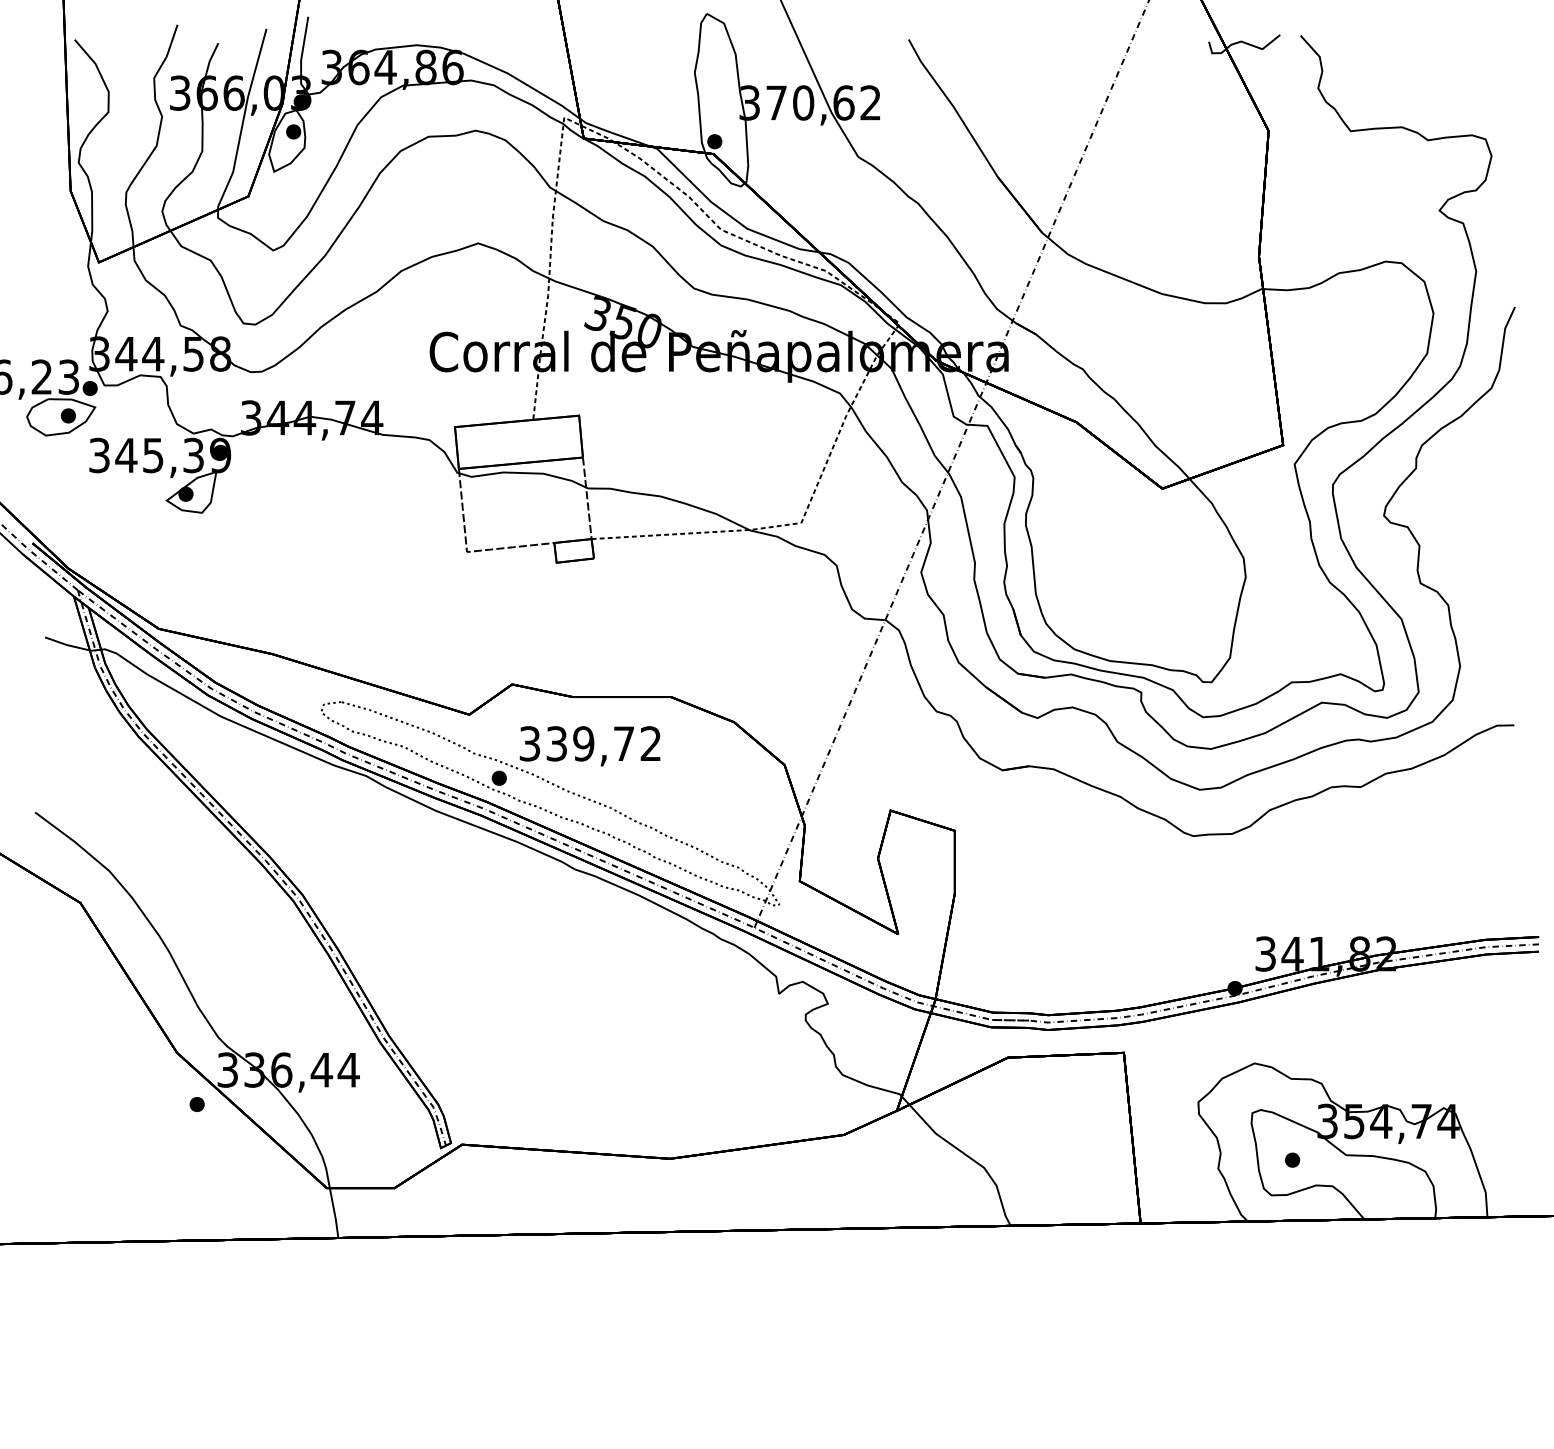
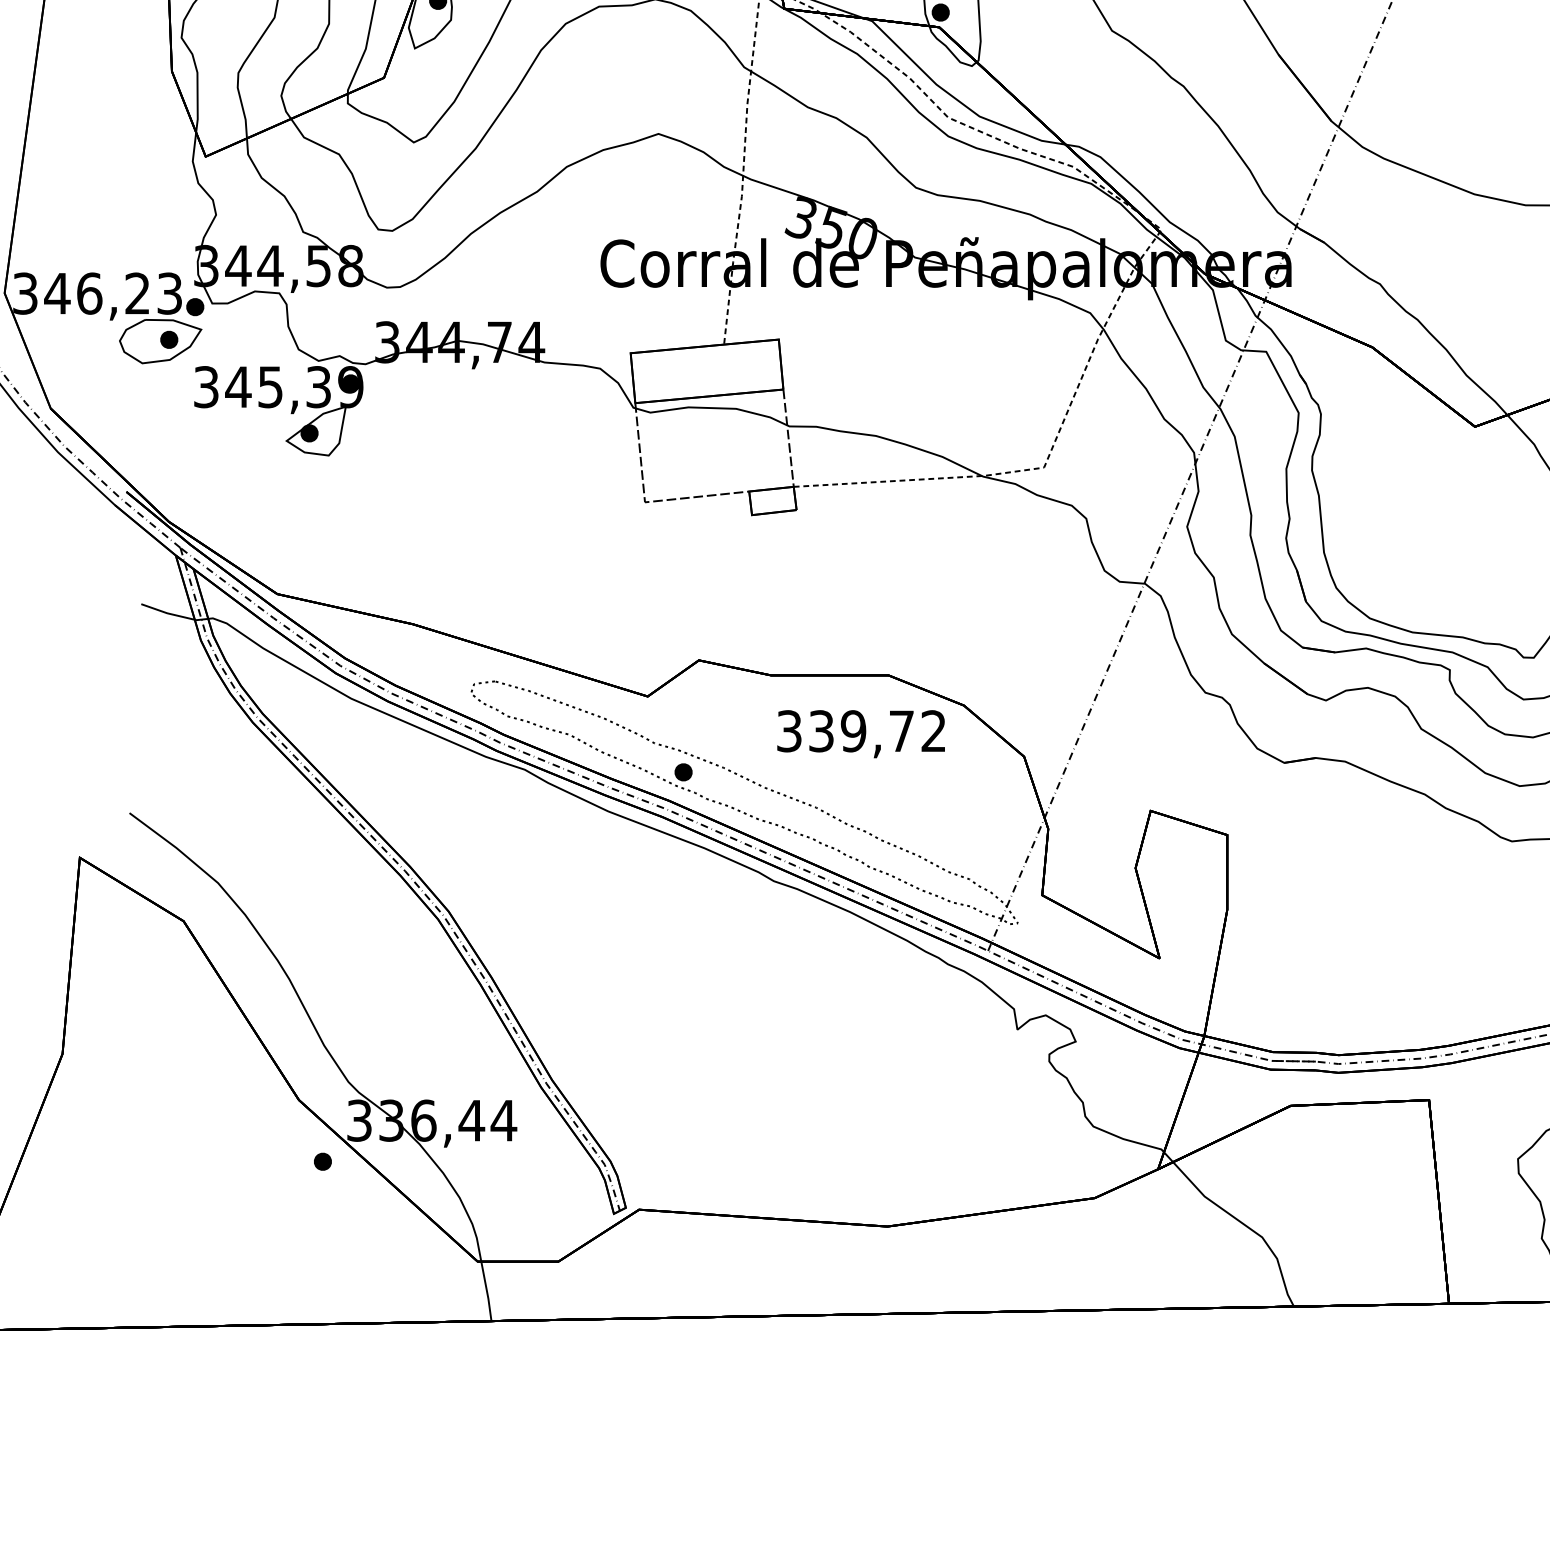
text: (589, 746) -> (860, 734), moved

